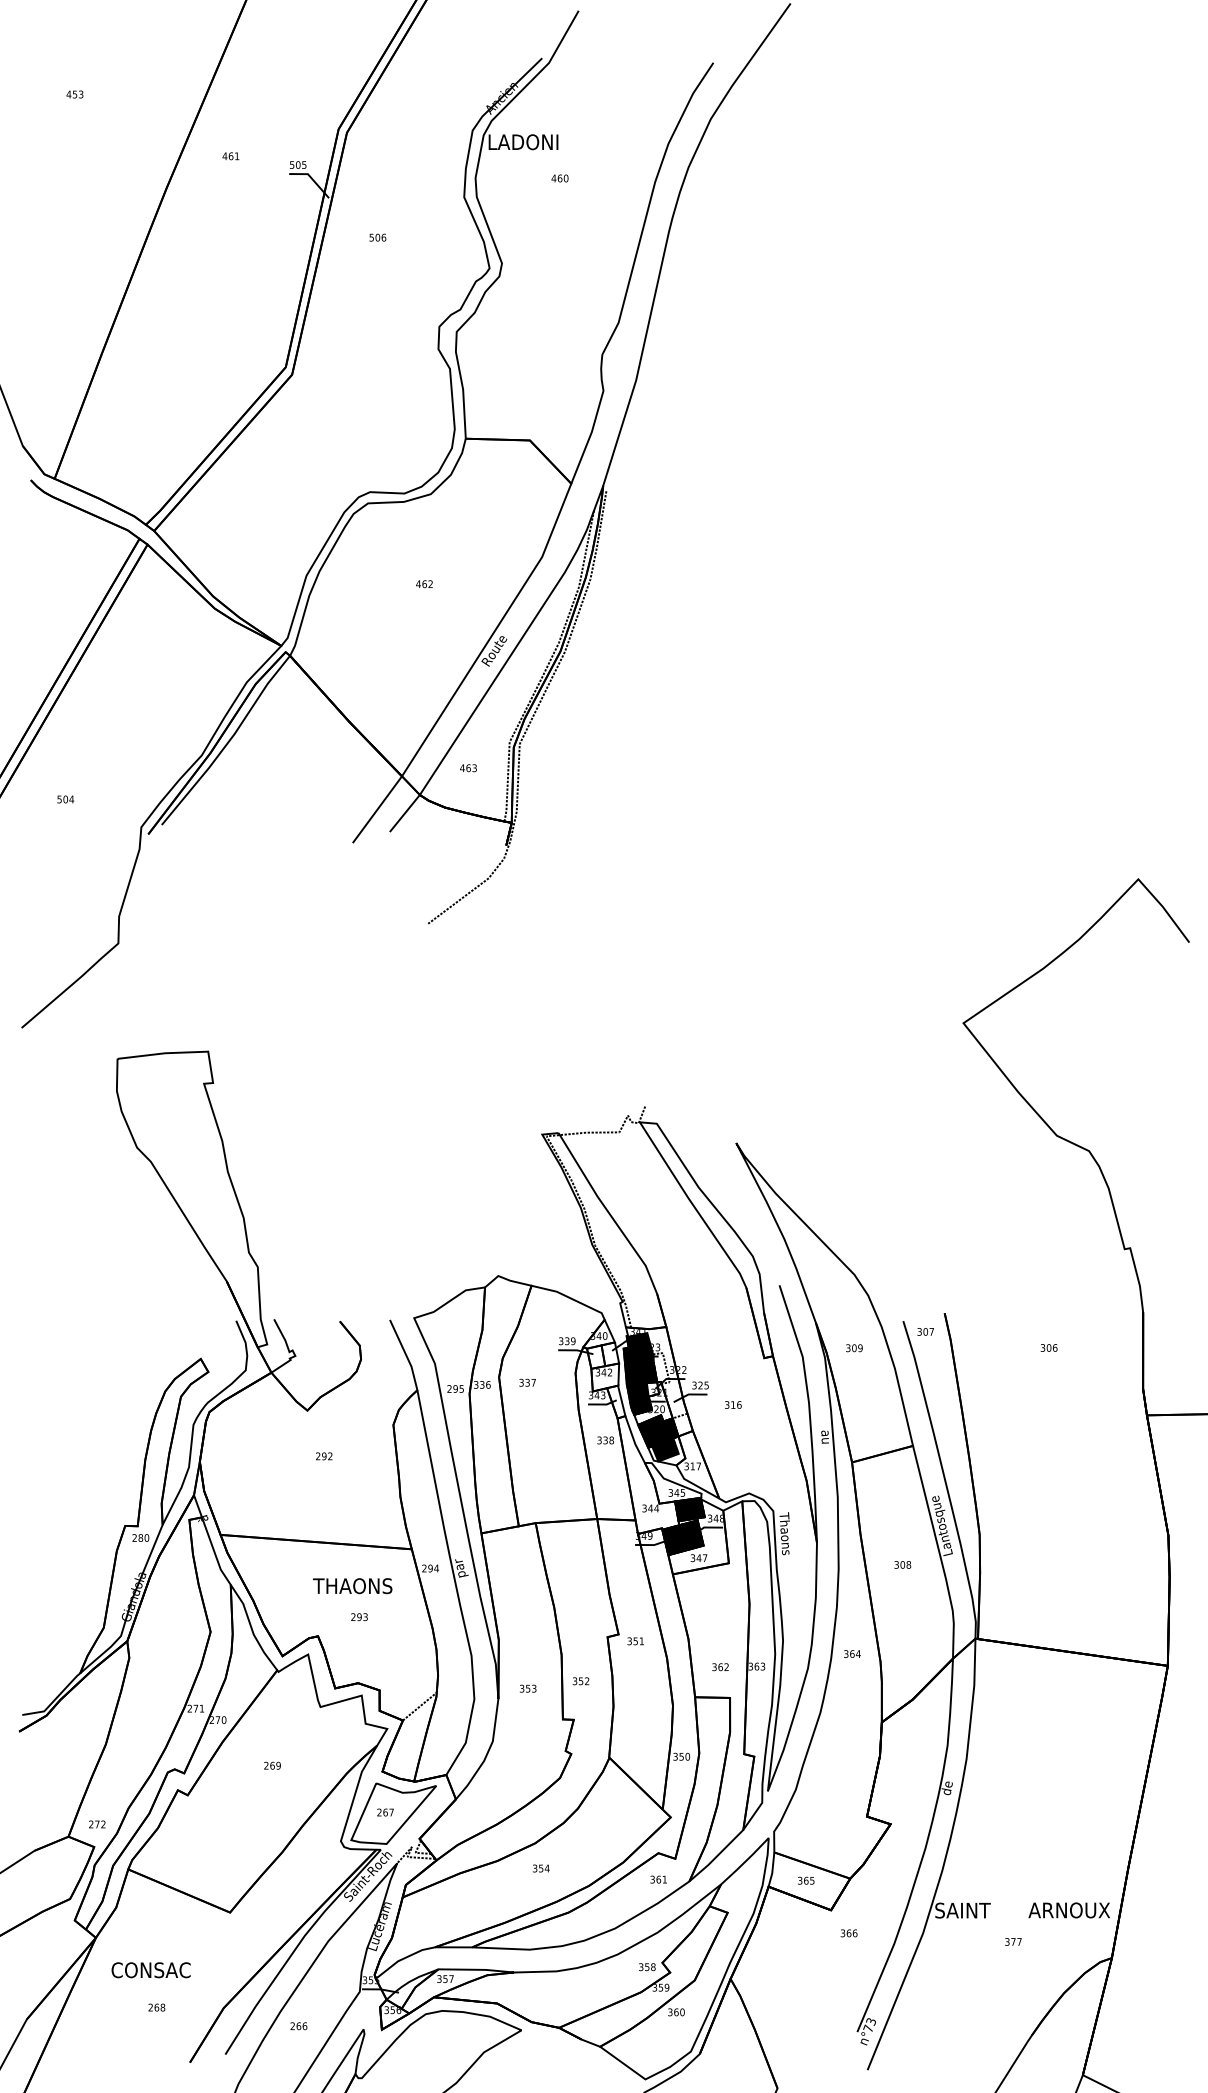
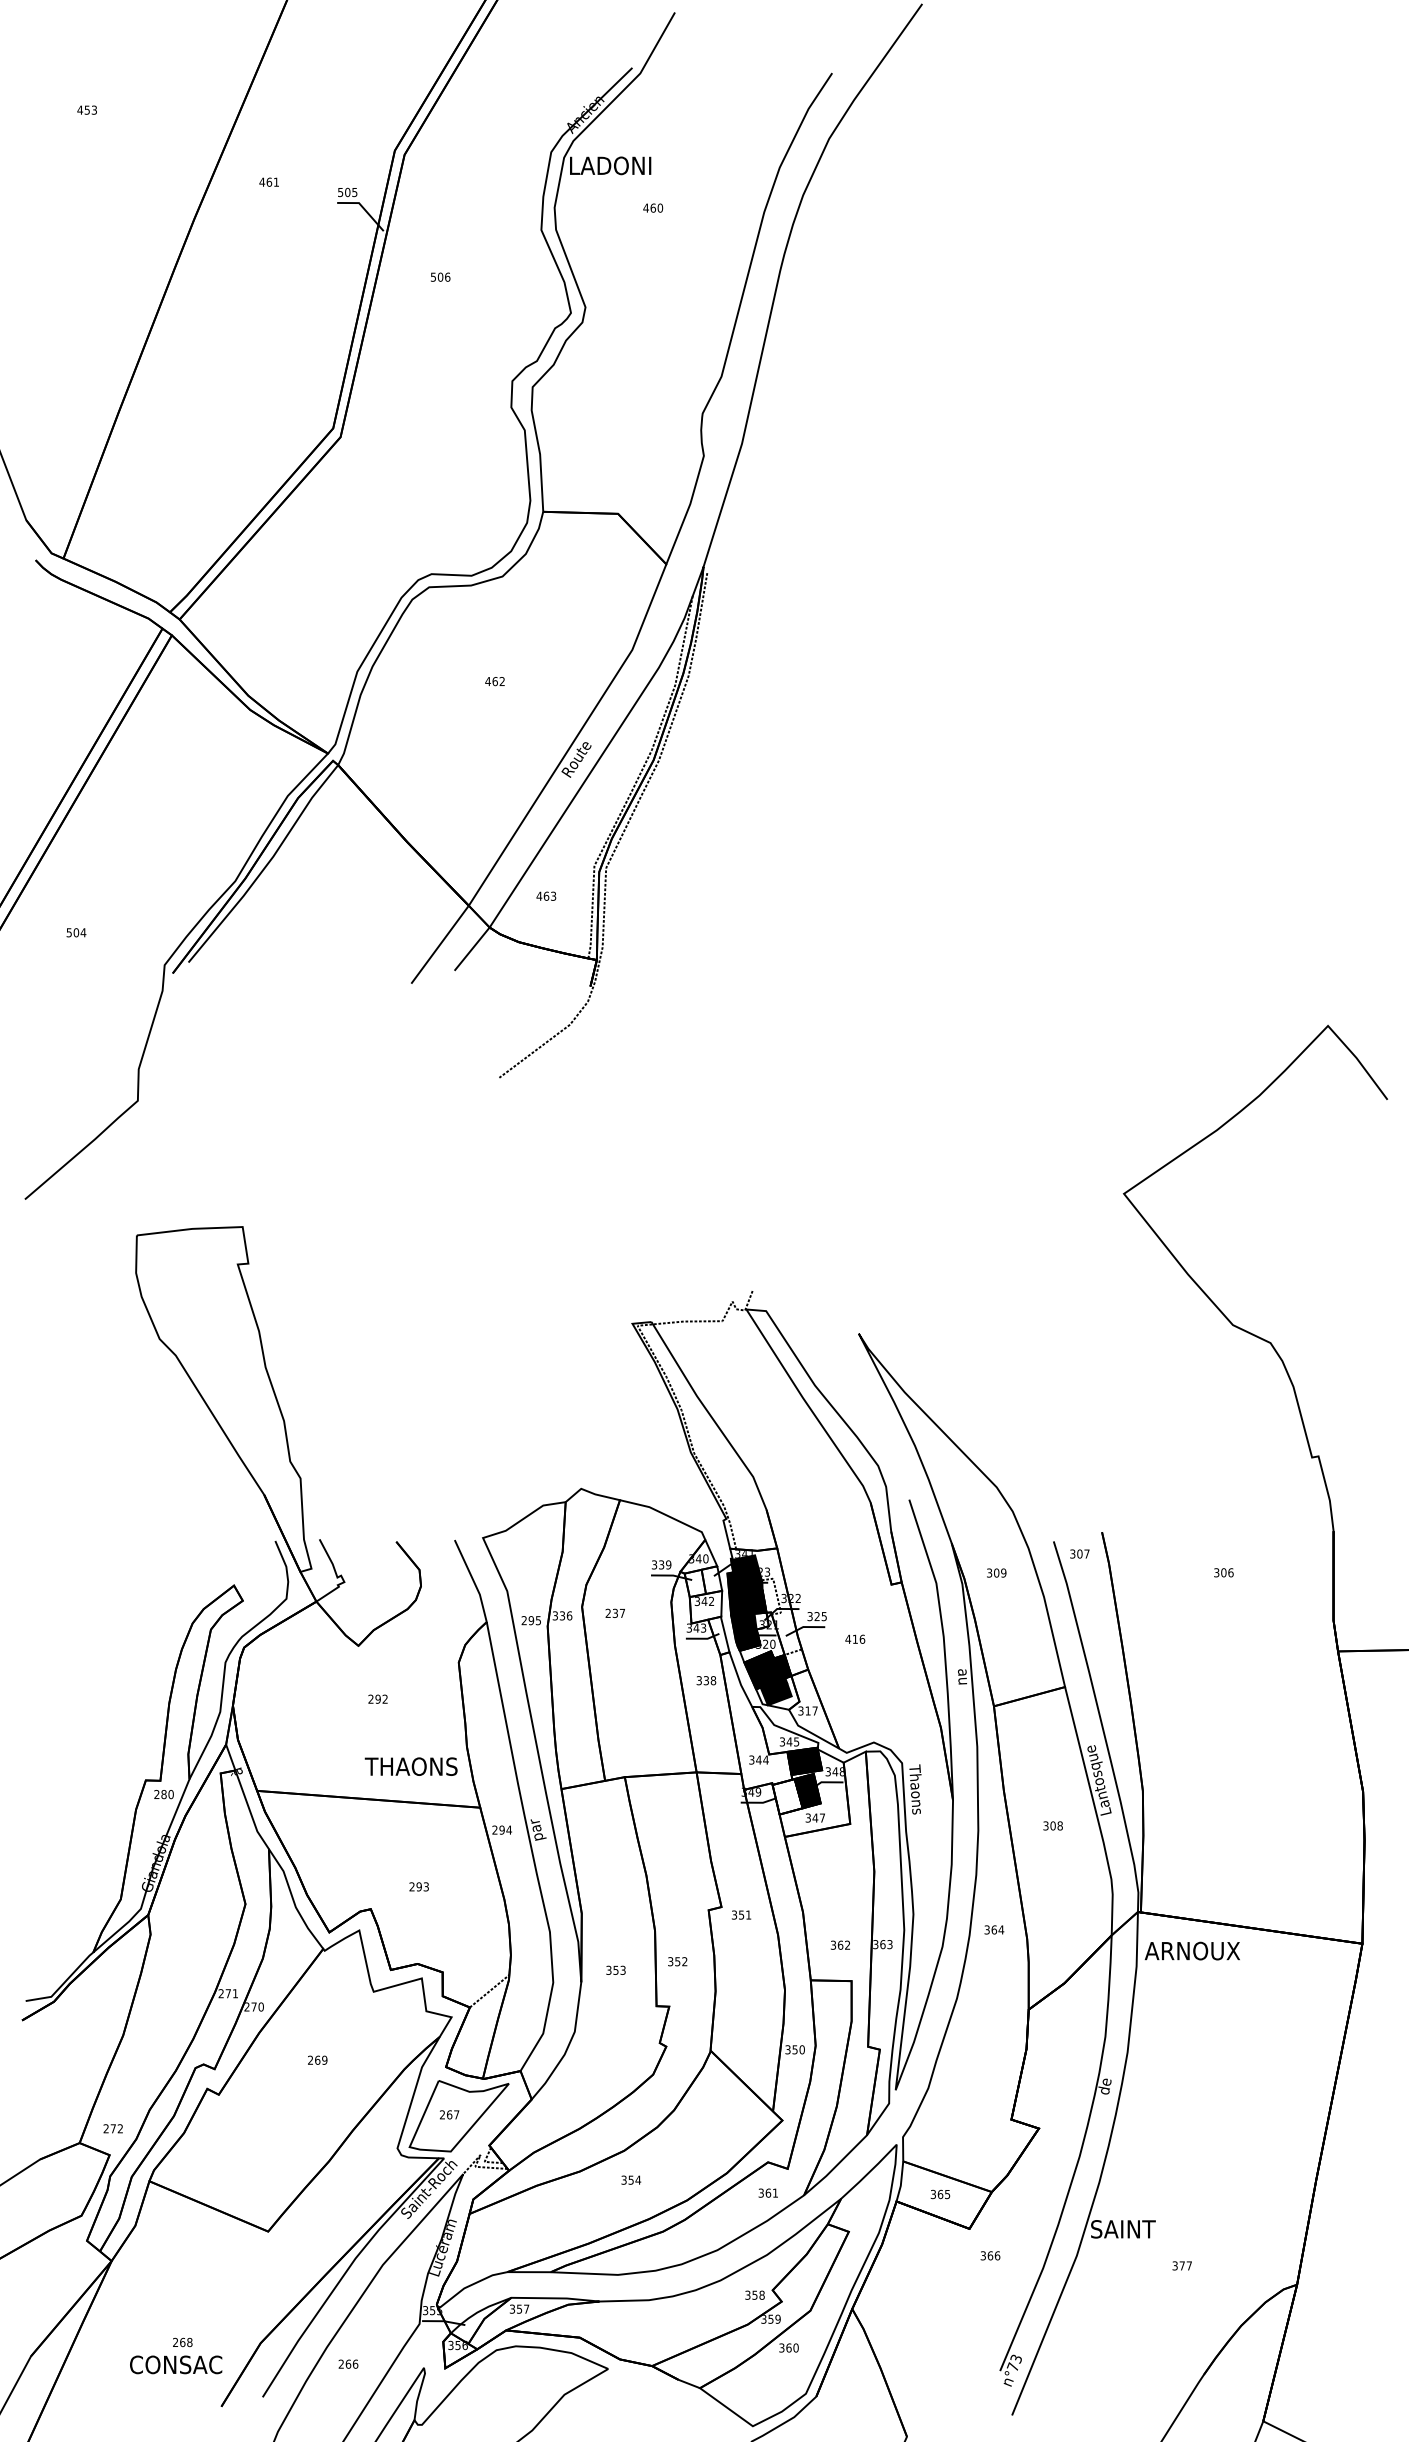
text: (520, 1382) -> (607, 1613), 337 -> 237
text: (727, 1404) -> (848, 1638), 316 -> 416
fill: (675, 1539) -> (787, 1796), removed
text: (352, 1585) -> (410, 1766), moved
text: (1068, 1909) -> (1191, 1950), moved
text: (151, 1969) -> (176, 2364), moved

